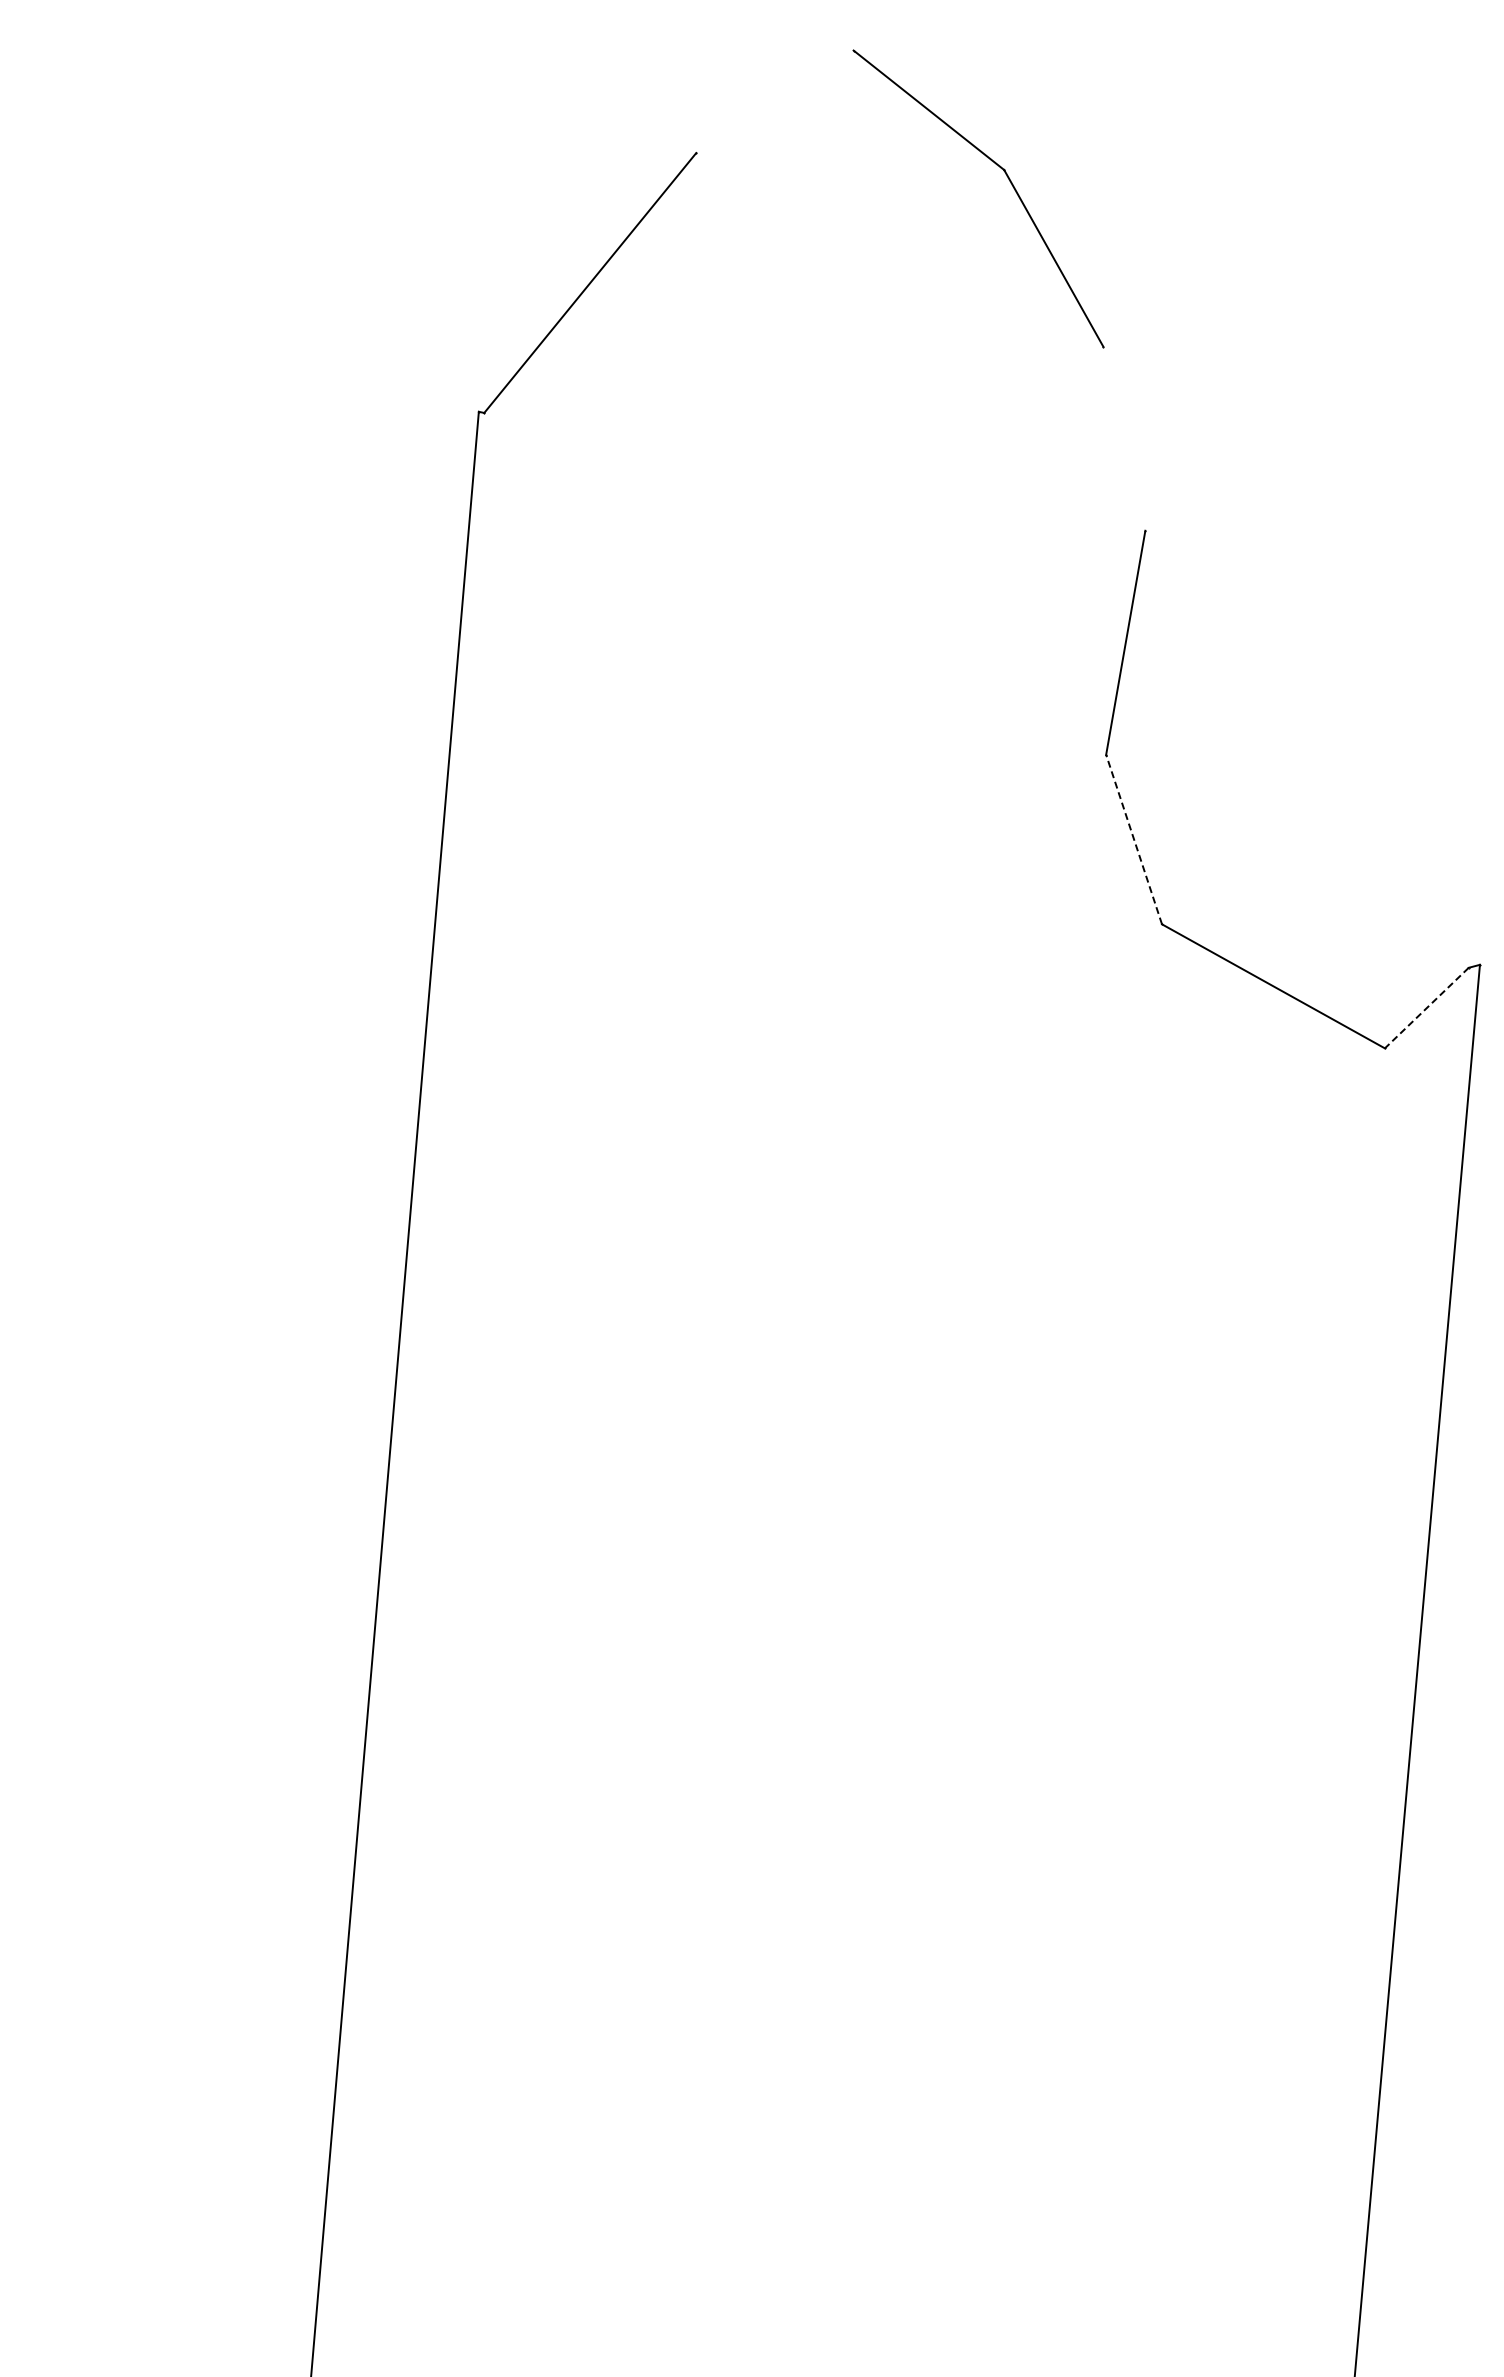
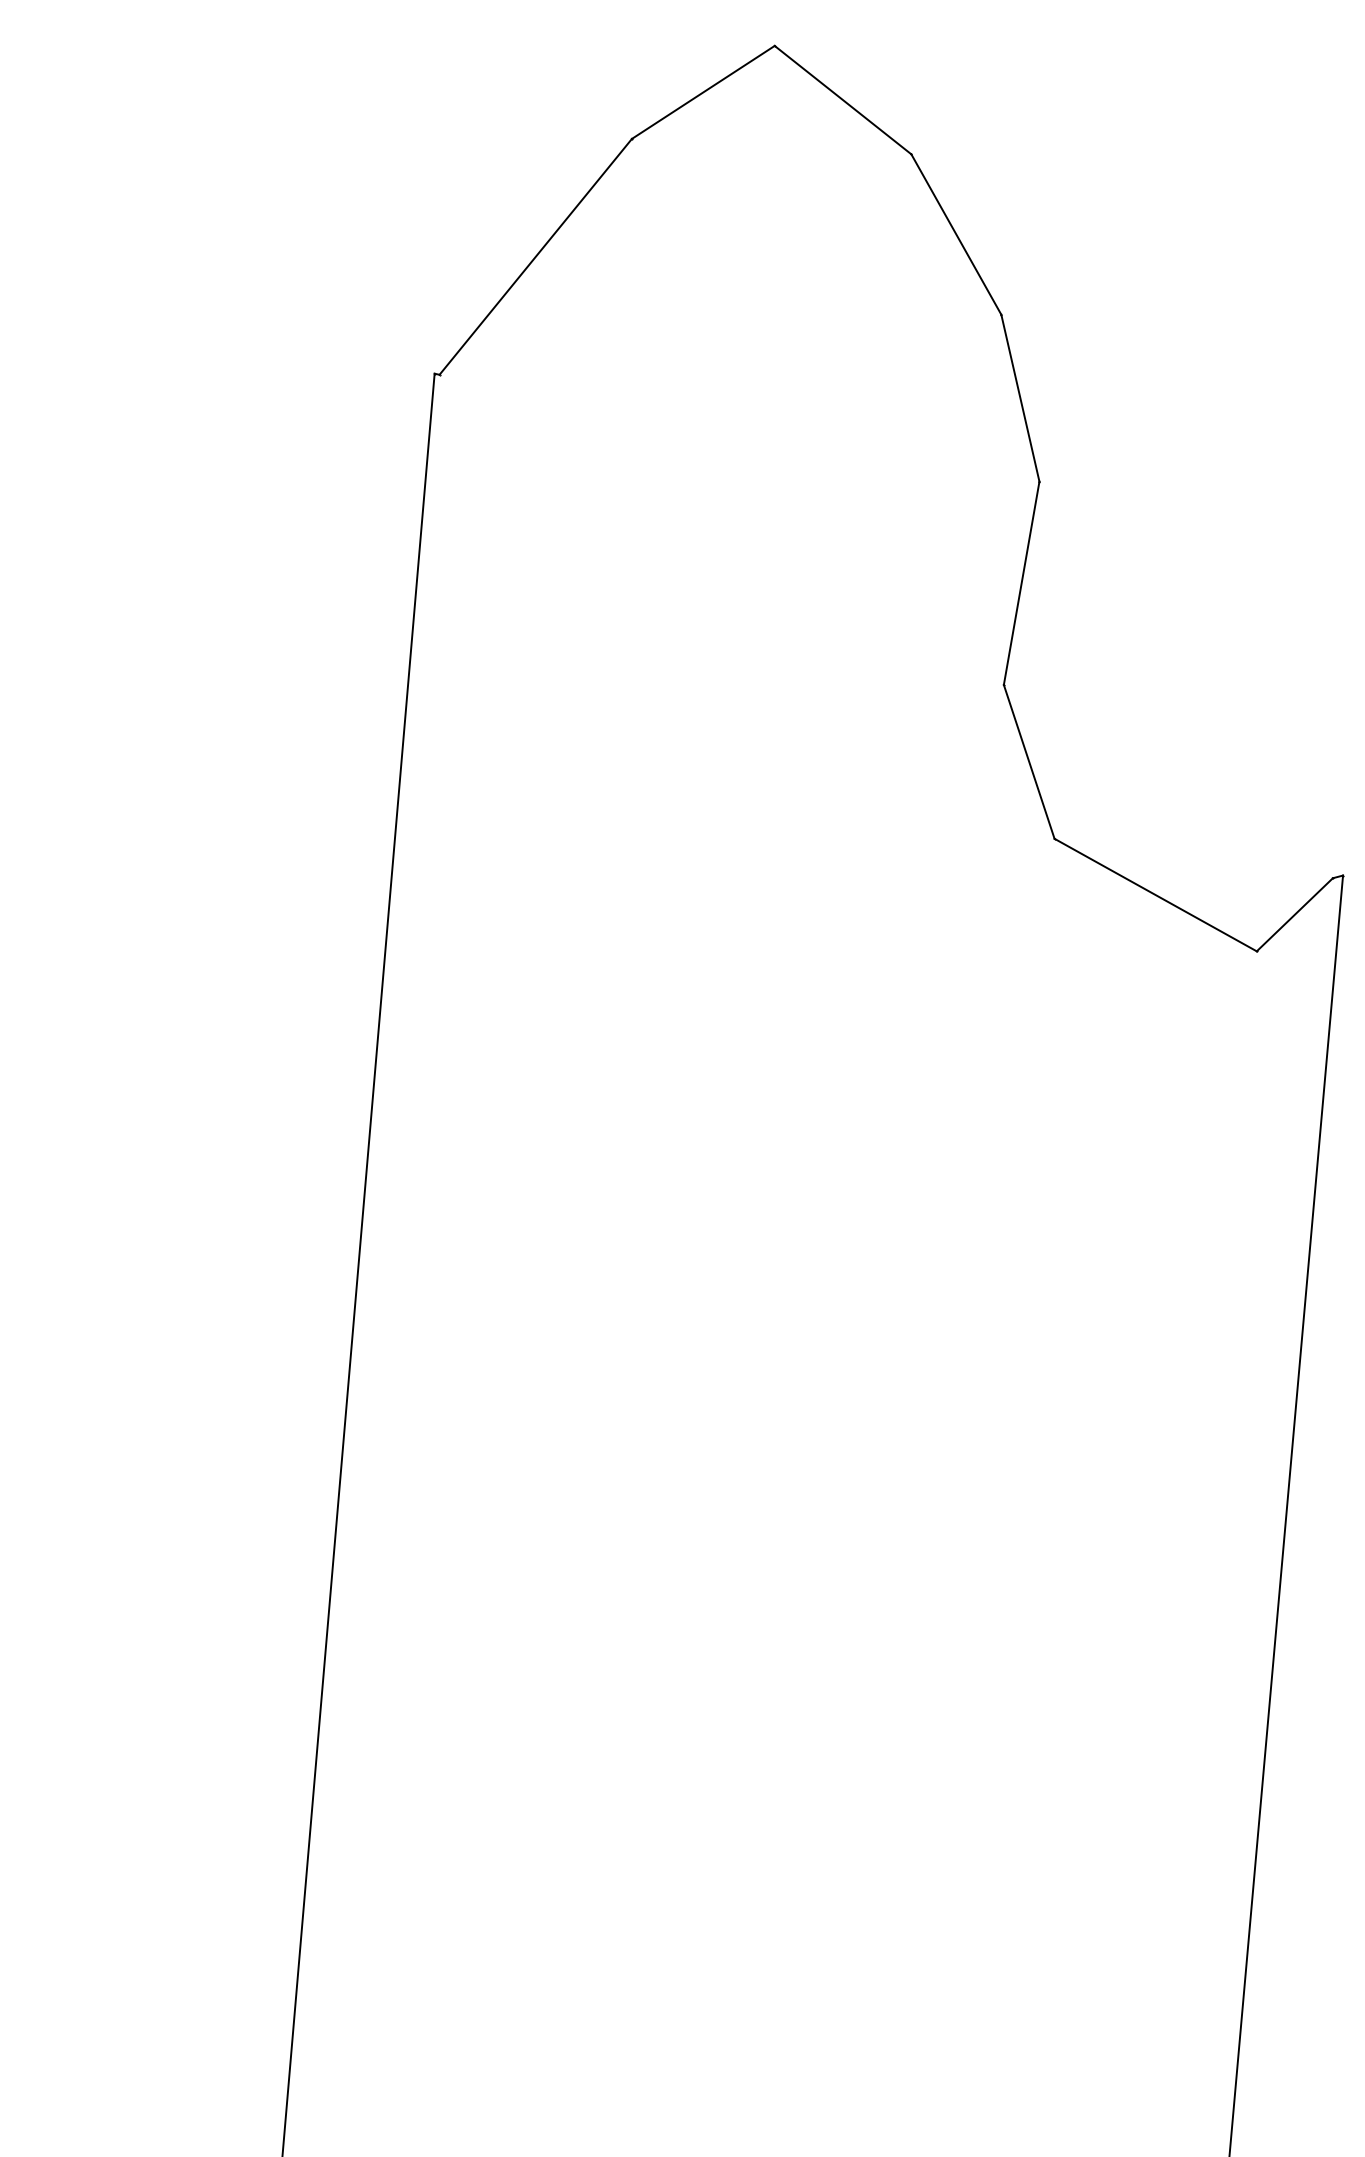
line: (774, 101) -> (702, 92), added
line: (1124, 438) -> (1020, 397), added
line: (1133, 839) -> (1028, 761), dashed -> solid
line: (1426, 1008) -> (1294, 915), dashed -> solid

